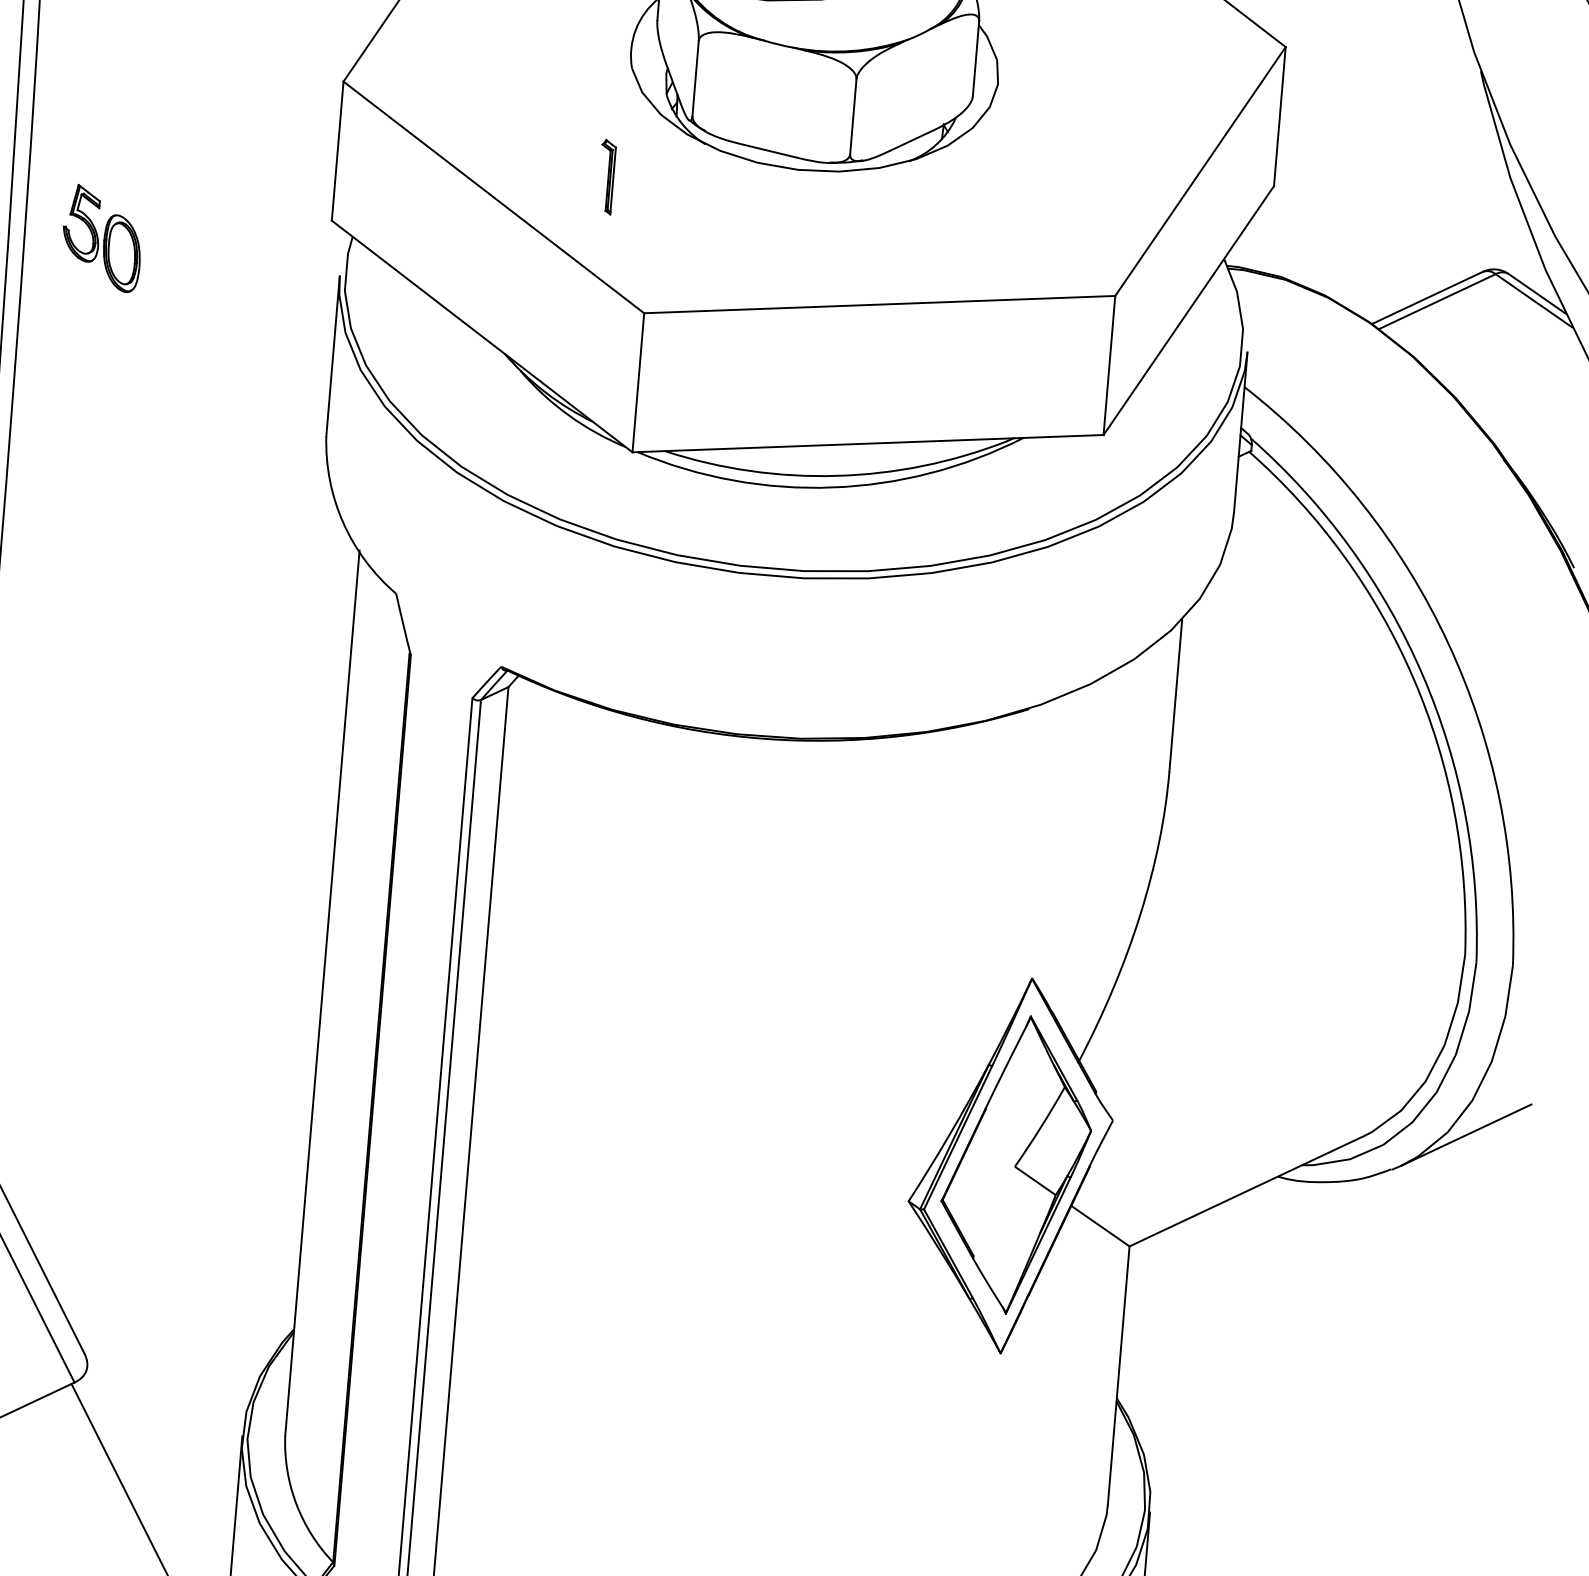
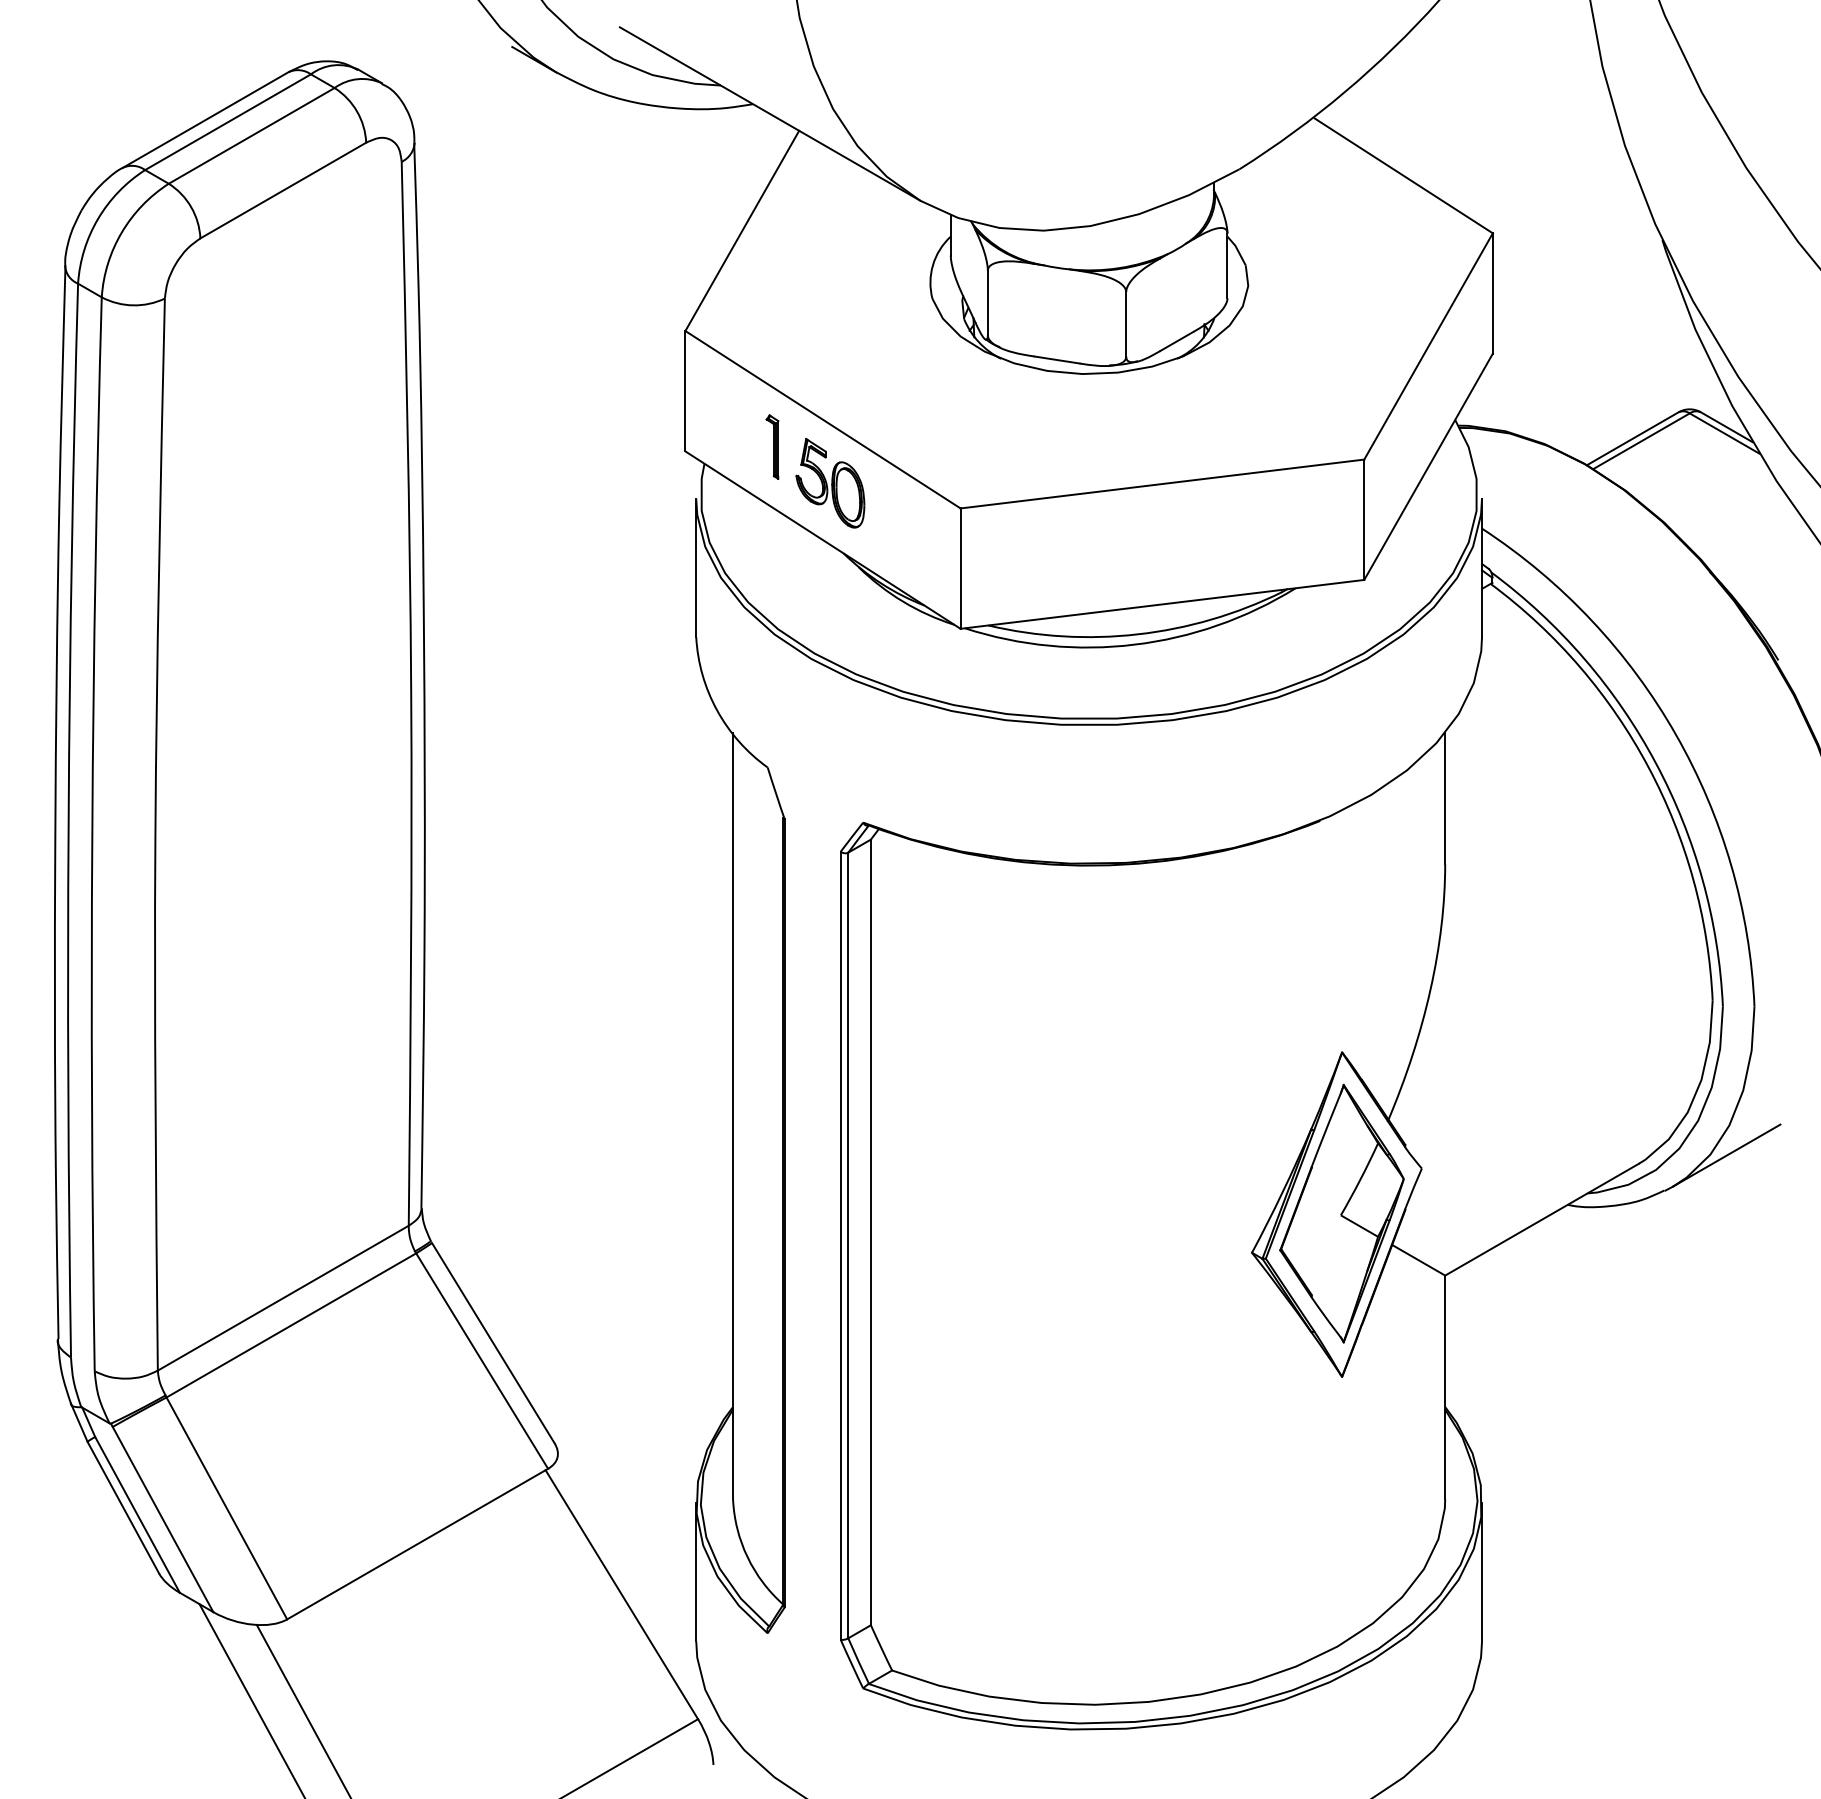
part: (606, 176) -> (772, 446), moved
part: (102, 238) -> (830, 483), moved

